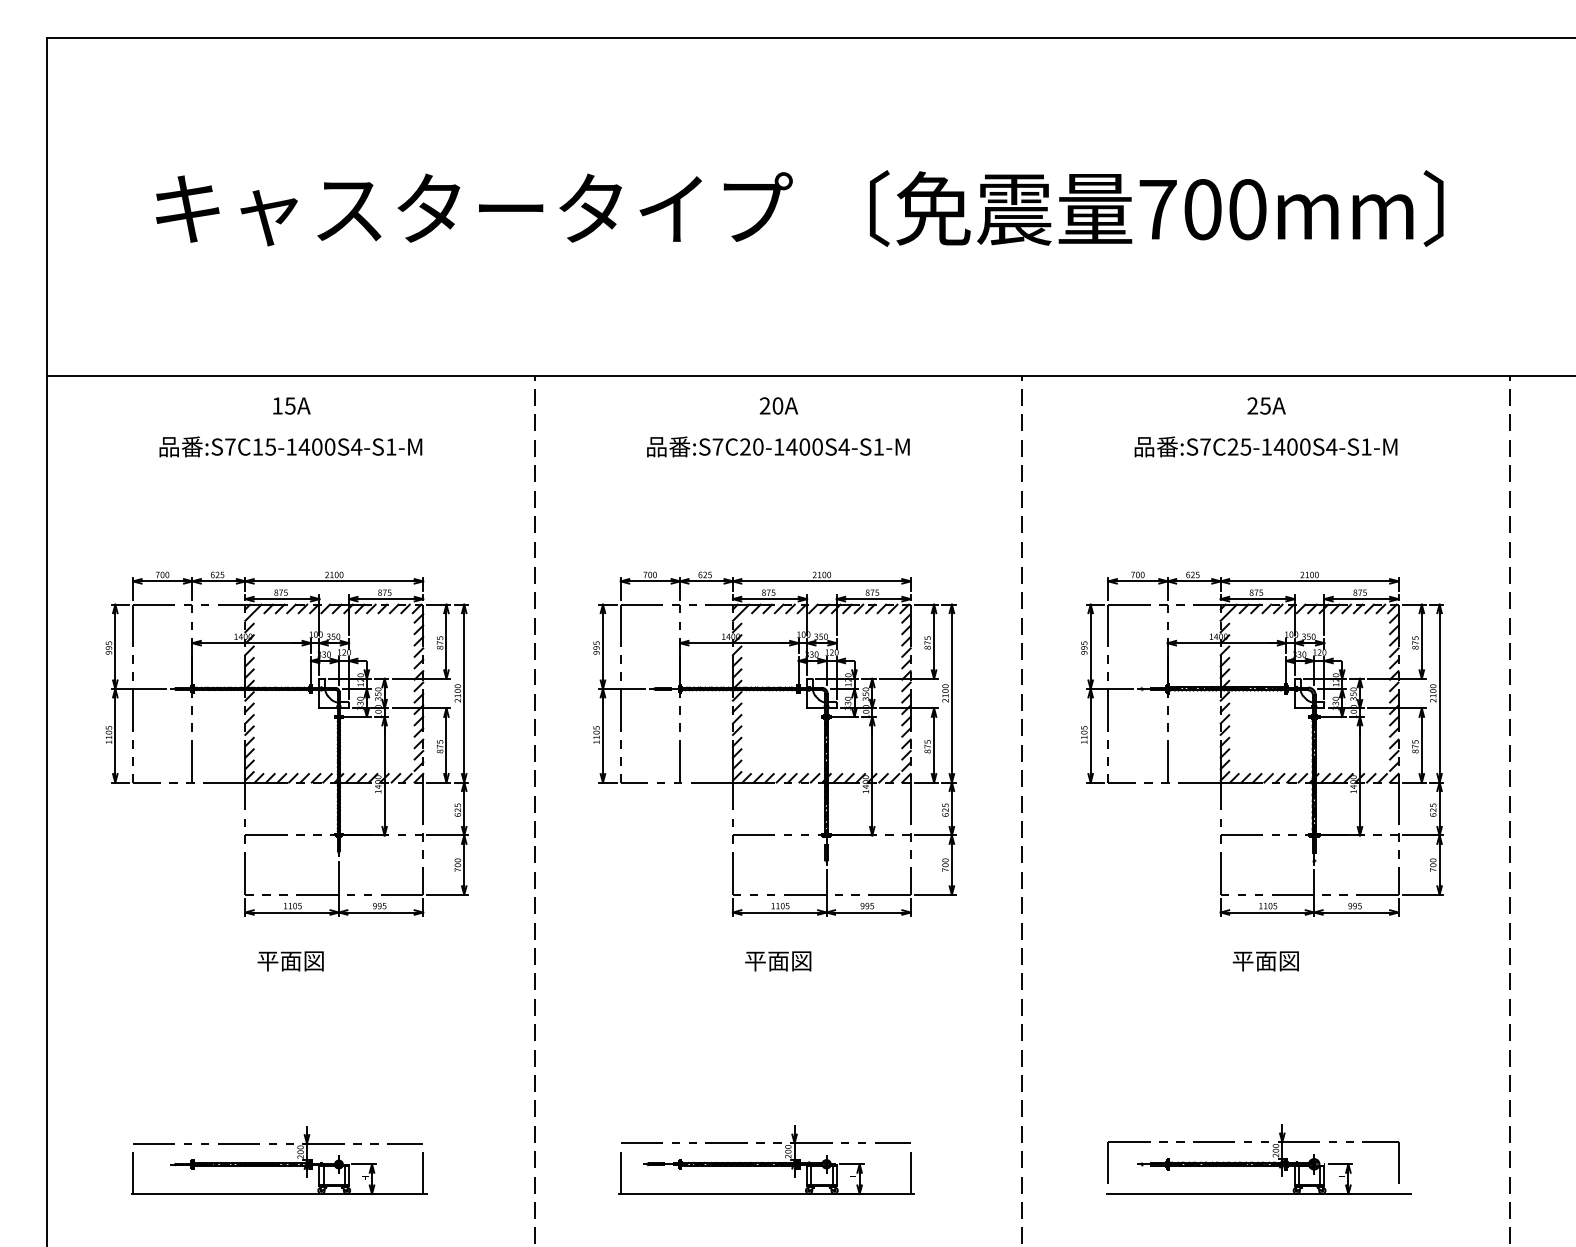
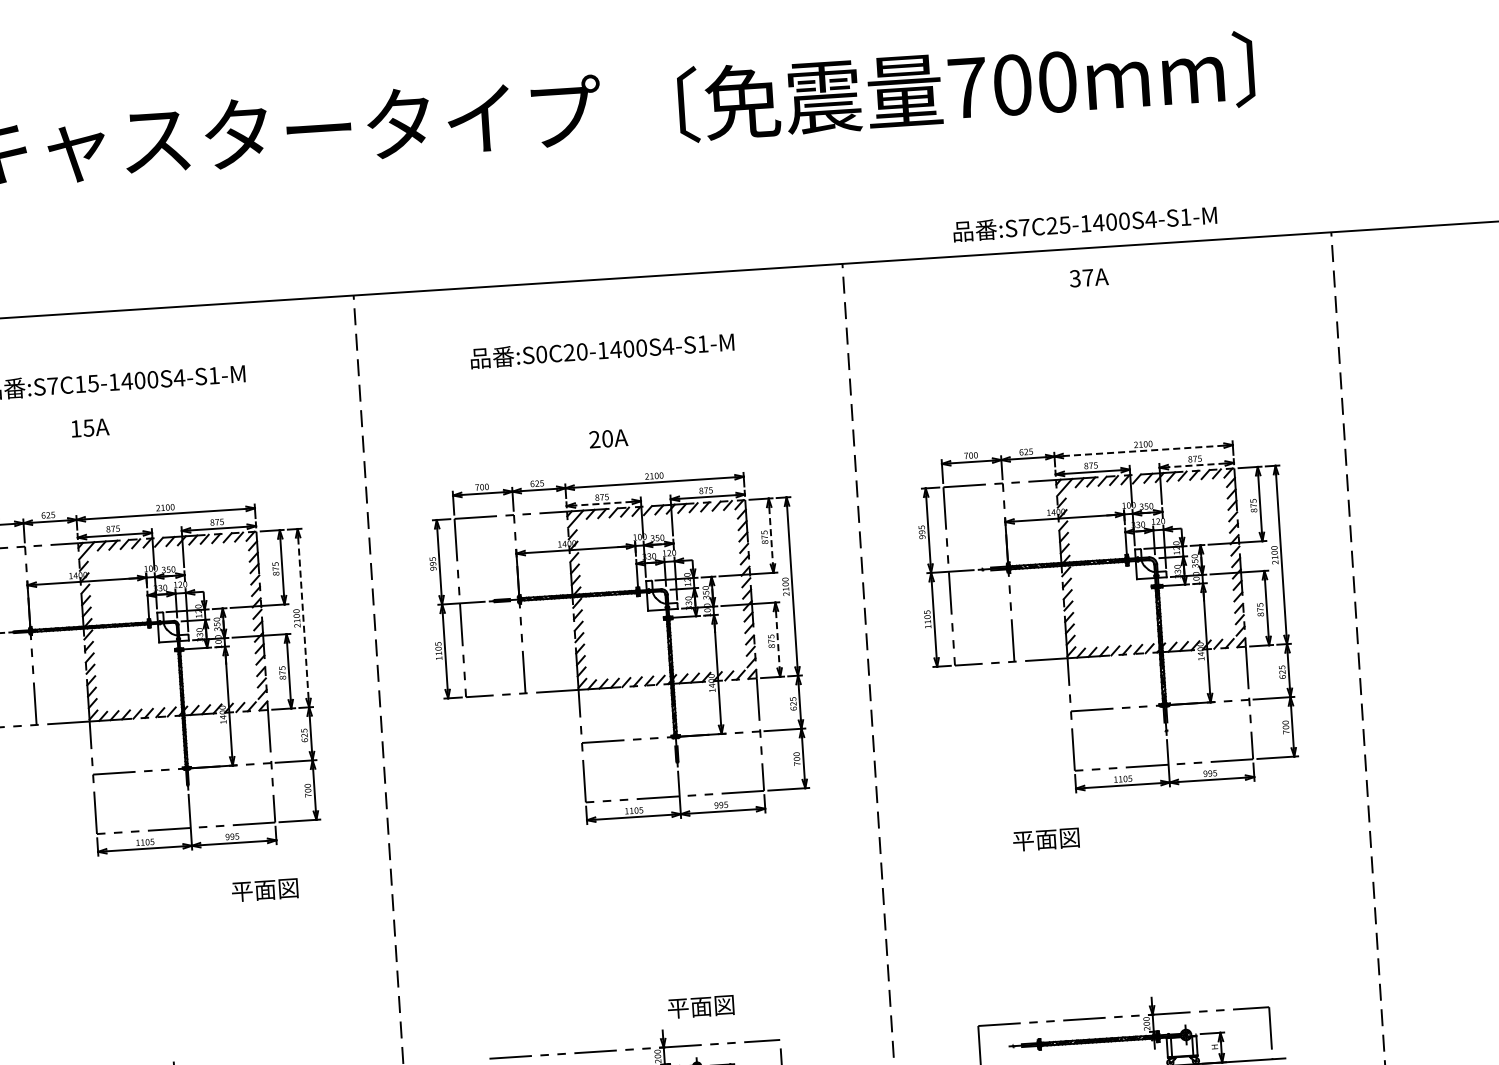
text: (291, 405) -> (89, 427), moved
text: (778, 405) -> (608, 438), moved
text: (1258, 405) -> (1081, 277), 25A -> 37A
text: (717, 446) -> (541, 354), :S7C20-1400S4-S1-M -> :S0C20-1400S4-S1-M
text: (1265, 446) -> (1084, 223), moved
line: (1309, 581) -> (1143, 450), solid -> dashed
line: (770, 599) -> (604, 503), solid -> dashed
line: (1361, 599) -> (1196, 465), solid -> dashed
line: (934, 641) -> (771, 535), solid -> dashed
line: (464, 694) -> (303, 619), solid -> dashed
line: (934, 745) -> (778, 639), solid -> dashed
text: (290, 961) -> (264, 890), moved
text: (778, 961) -> (701, 1007), moved
text: (1265, 961) -> (1045, 839), moved

